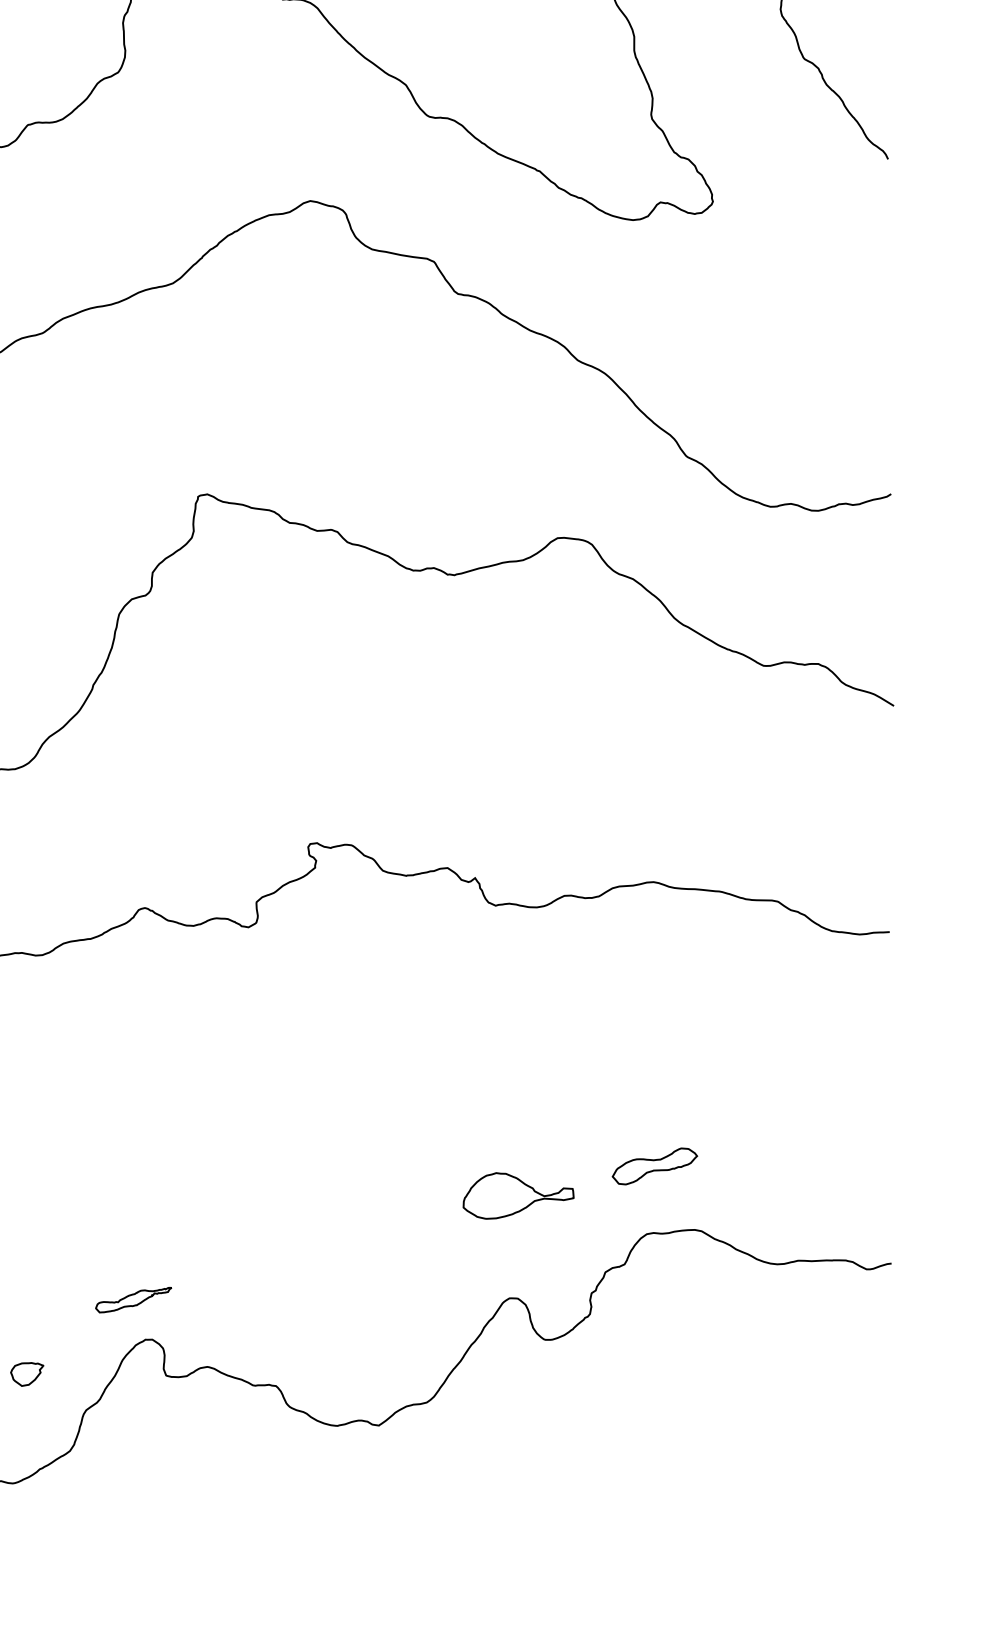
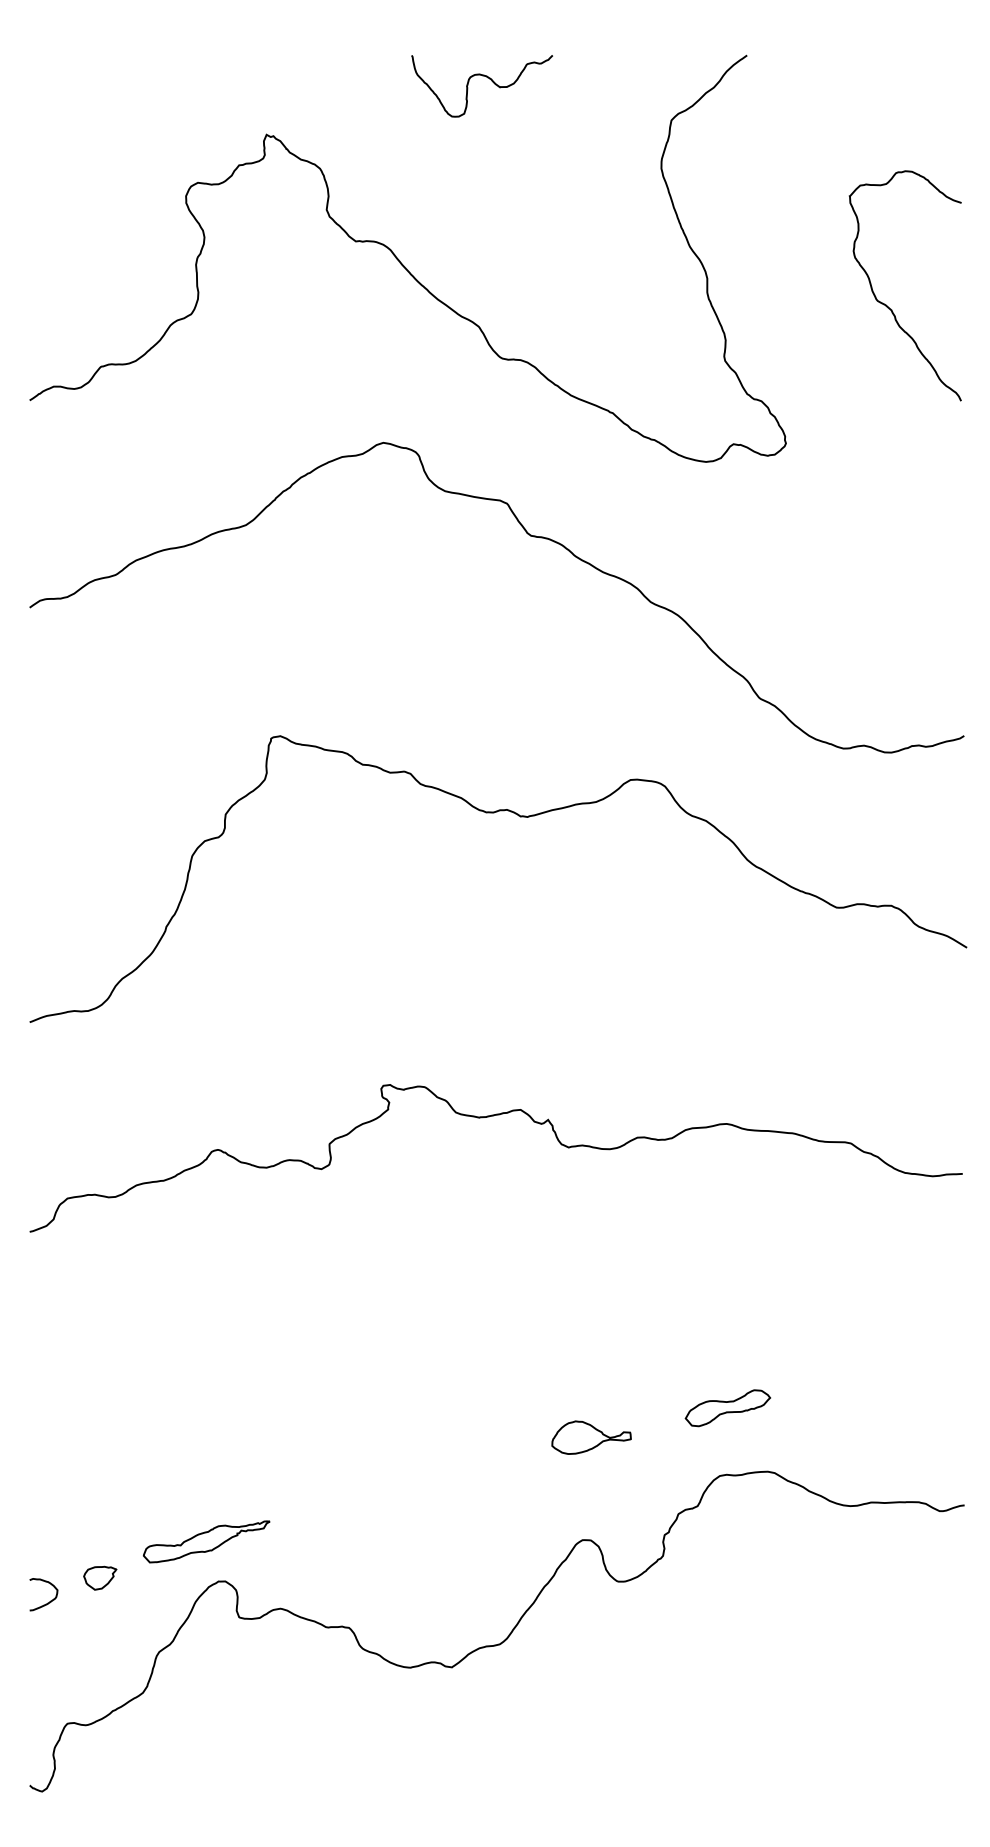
part: (518, 1195) -> (591, 1437), size x0.71
part: (133, 1299) -> (206, 1541), size x1.67
part: (27, 1373) -> (100, 1577), moved

